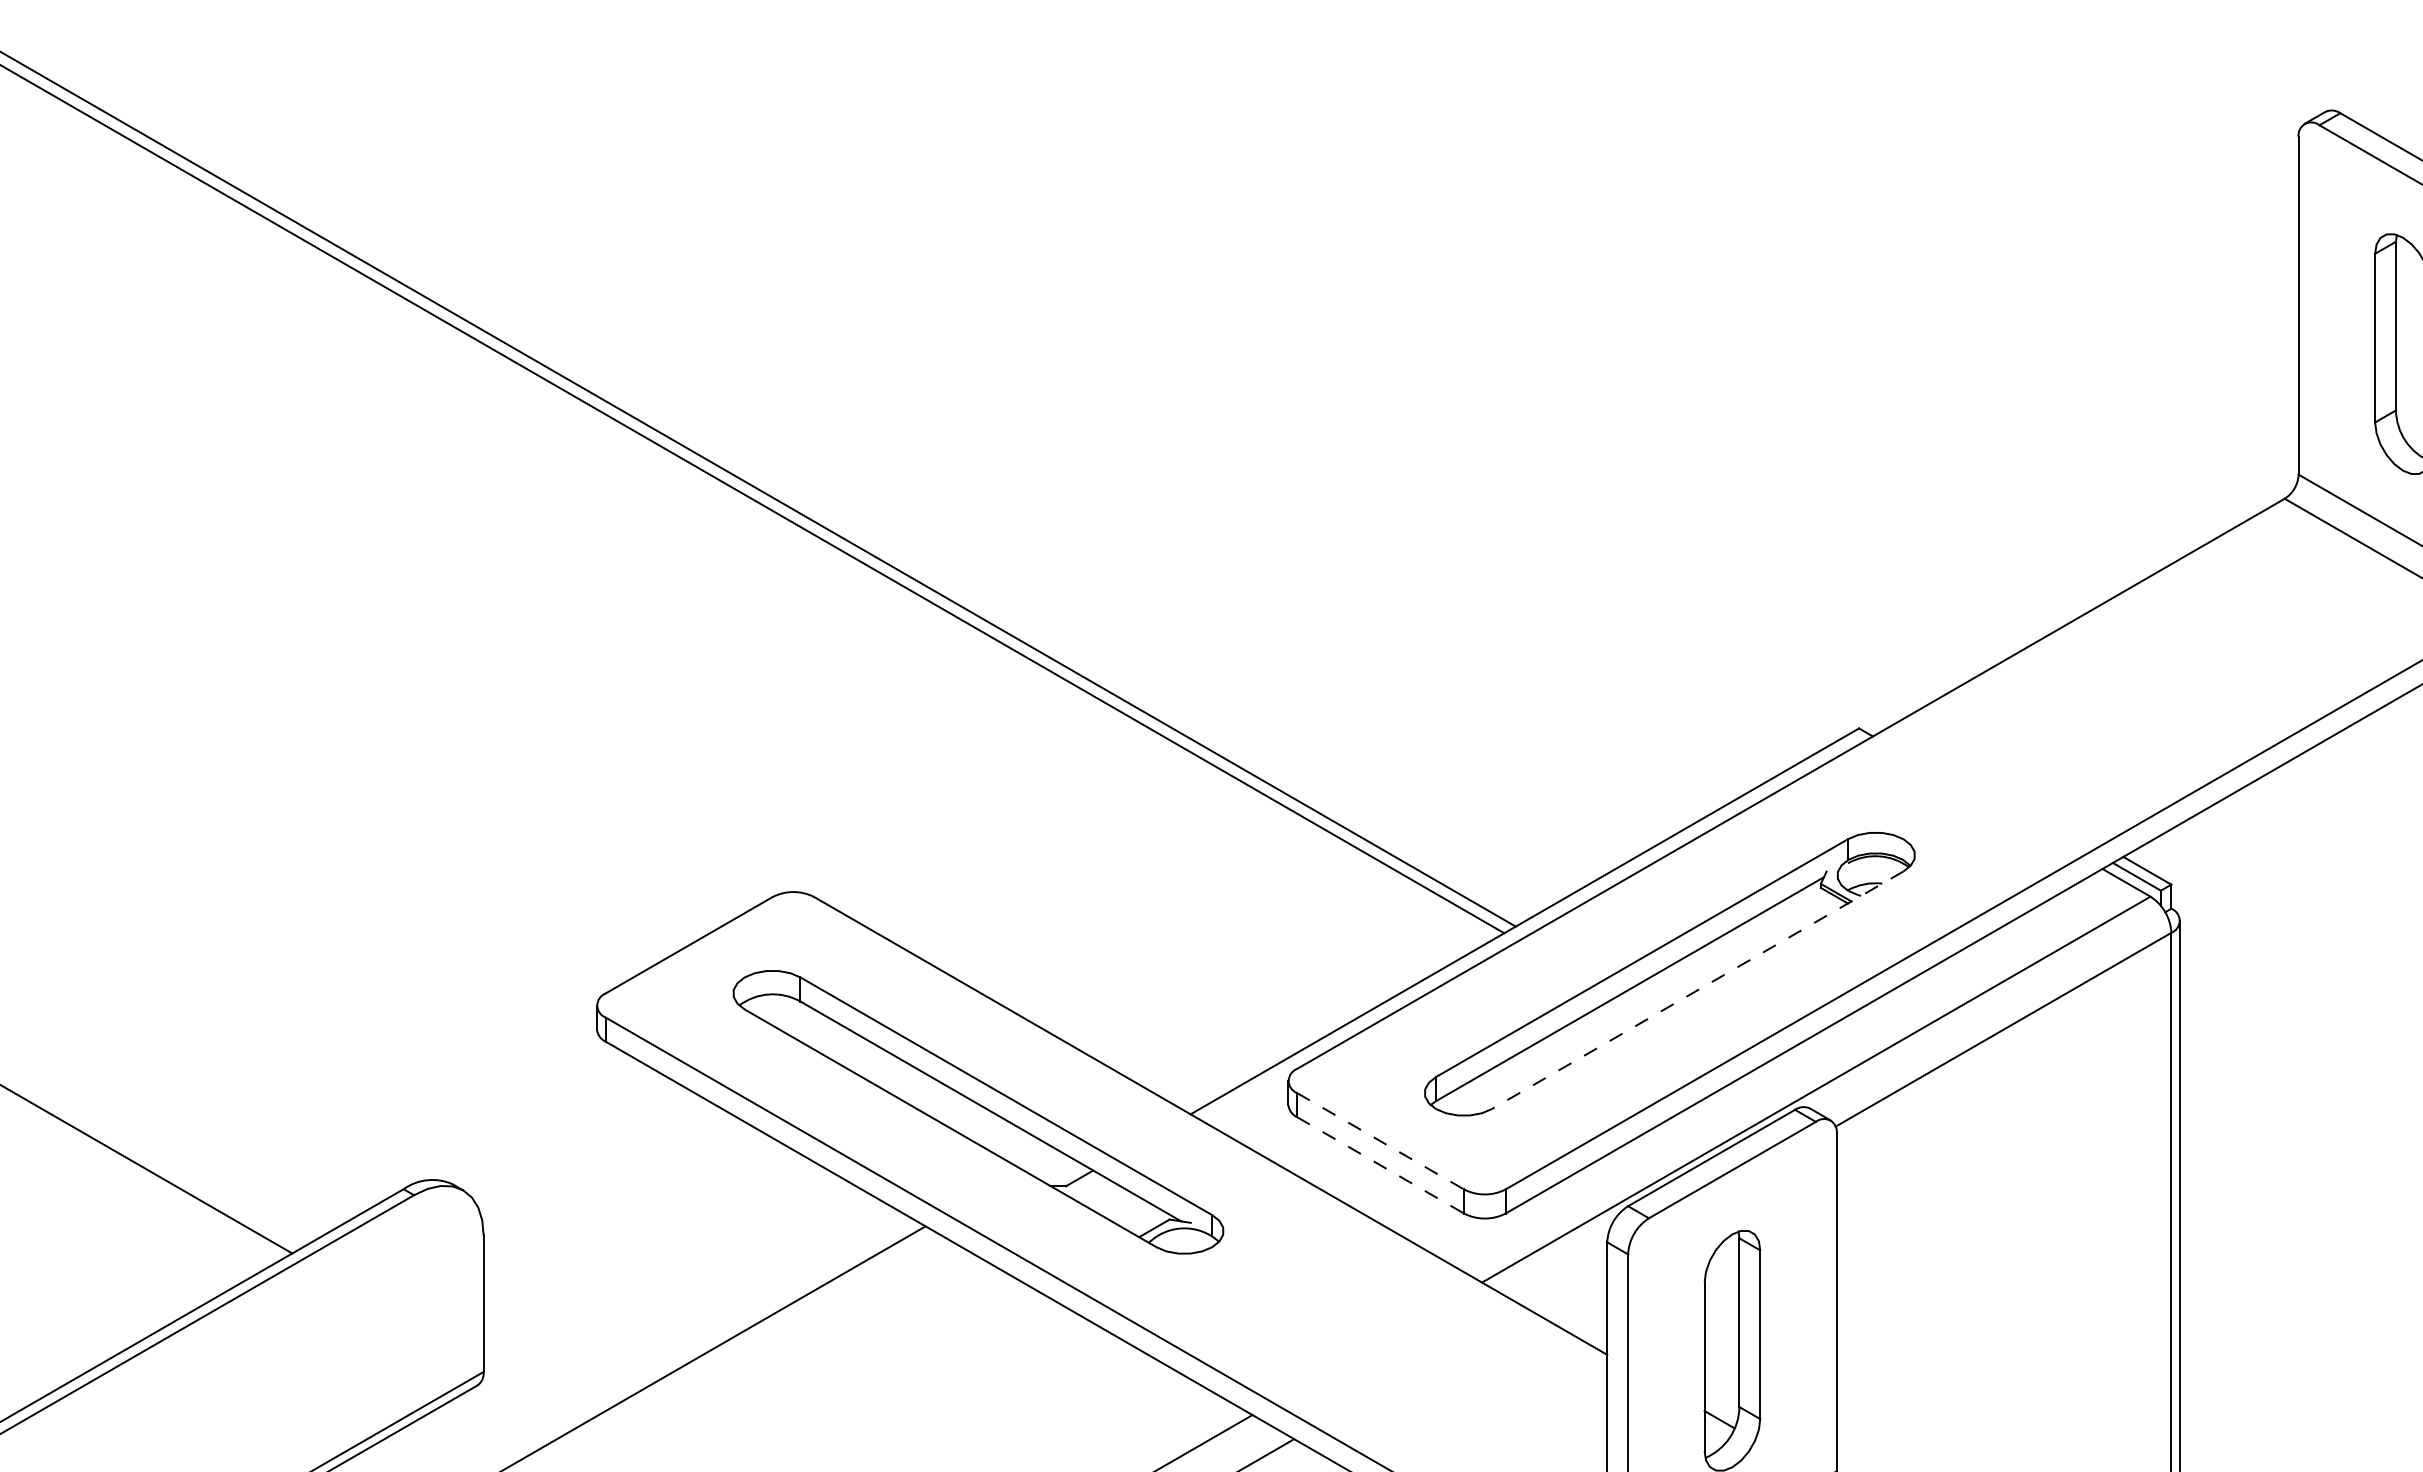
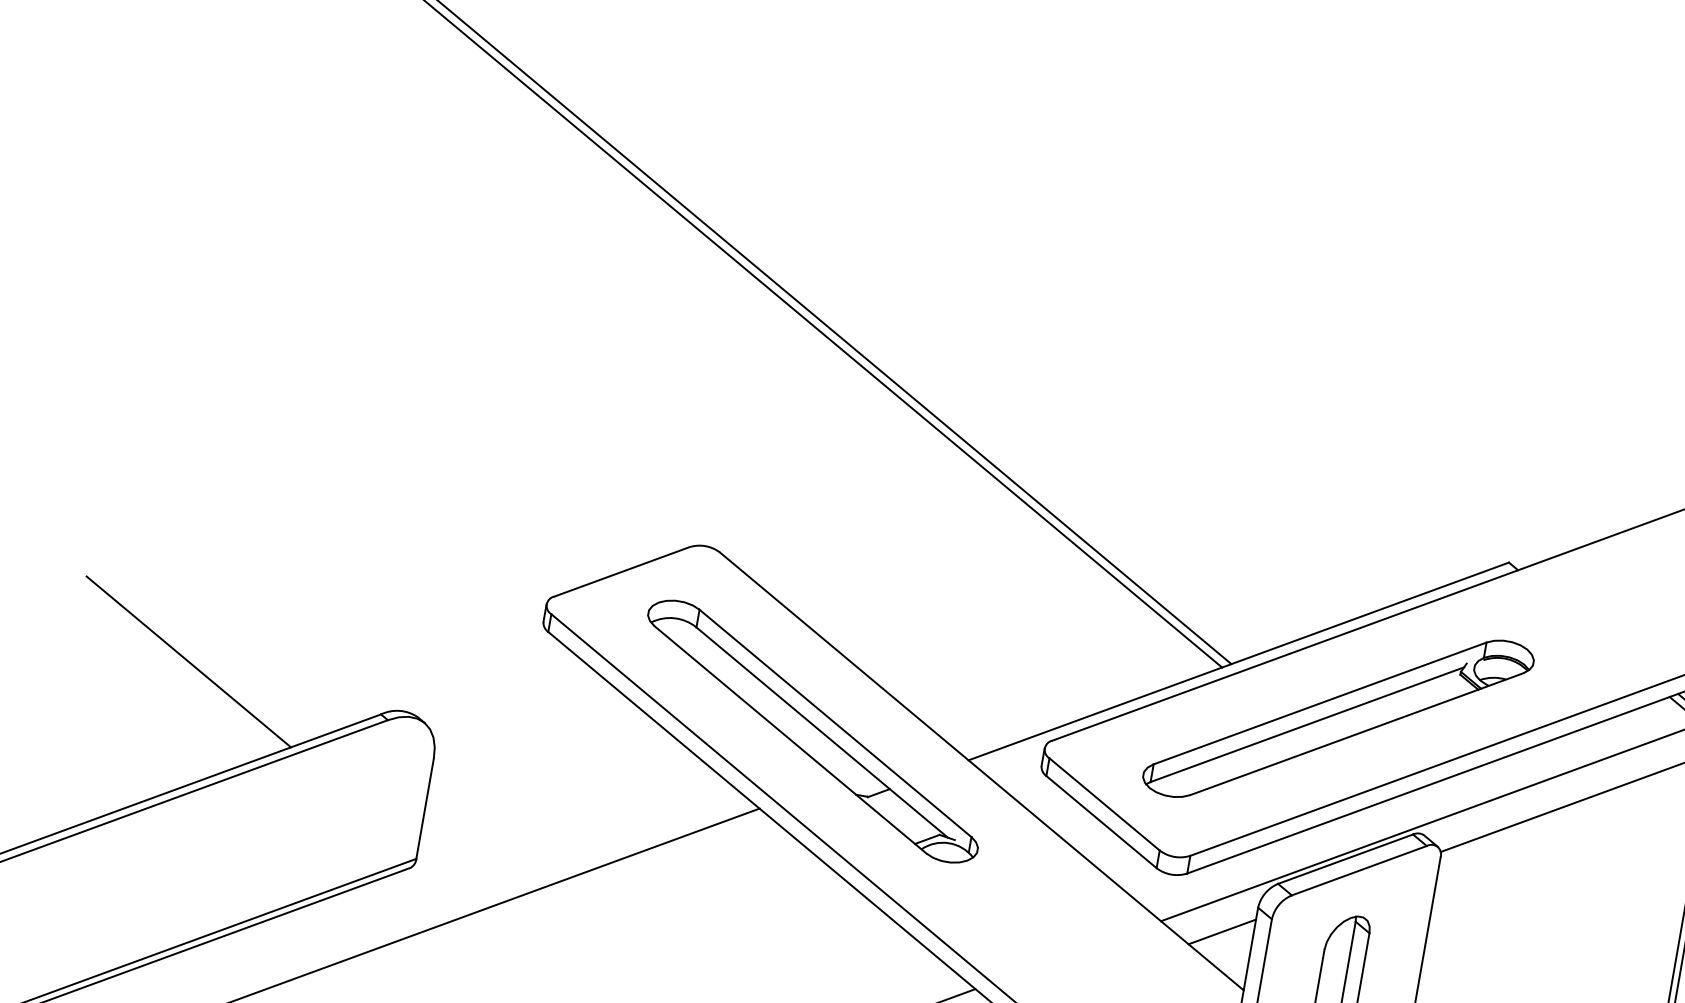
line: (1697, 990) -> (1356, 734), dashed -> solid
line: (1380, 1141) -> (1104, 804), dashed -> solid
line: (1380, 1165) -> (1101, 822), dashed -> solid
line: (1565, 1282) -> (1222, 931), added

